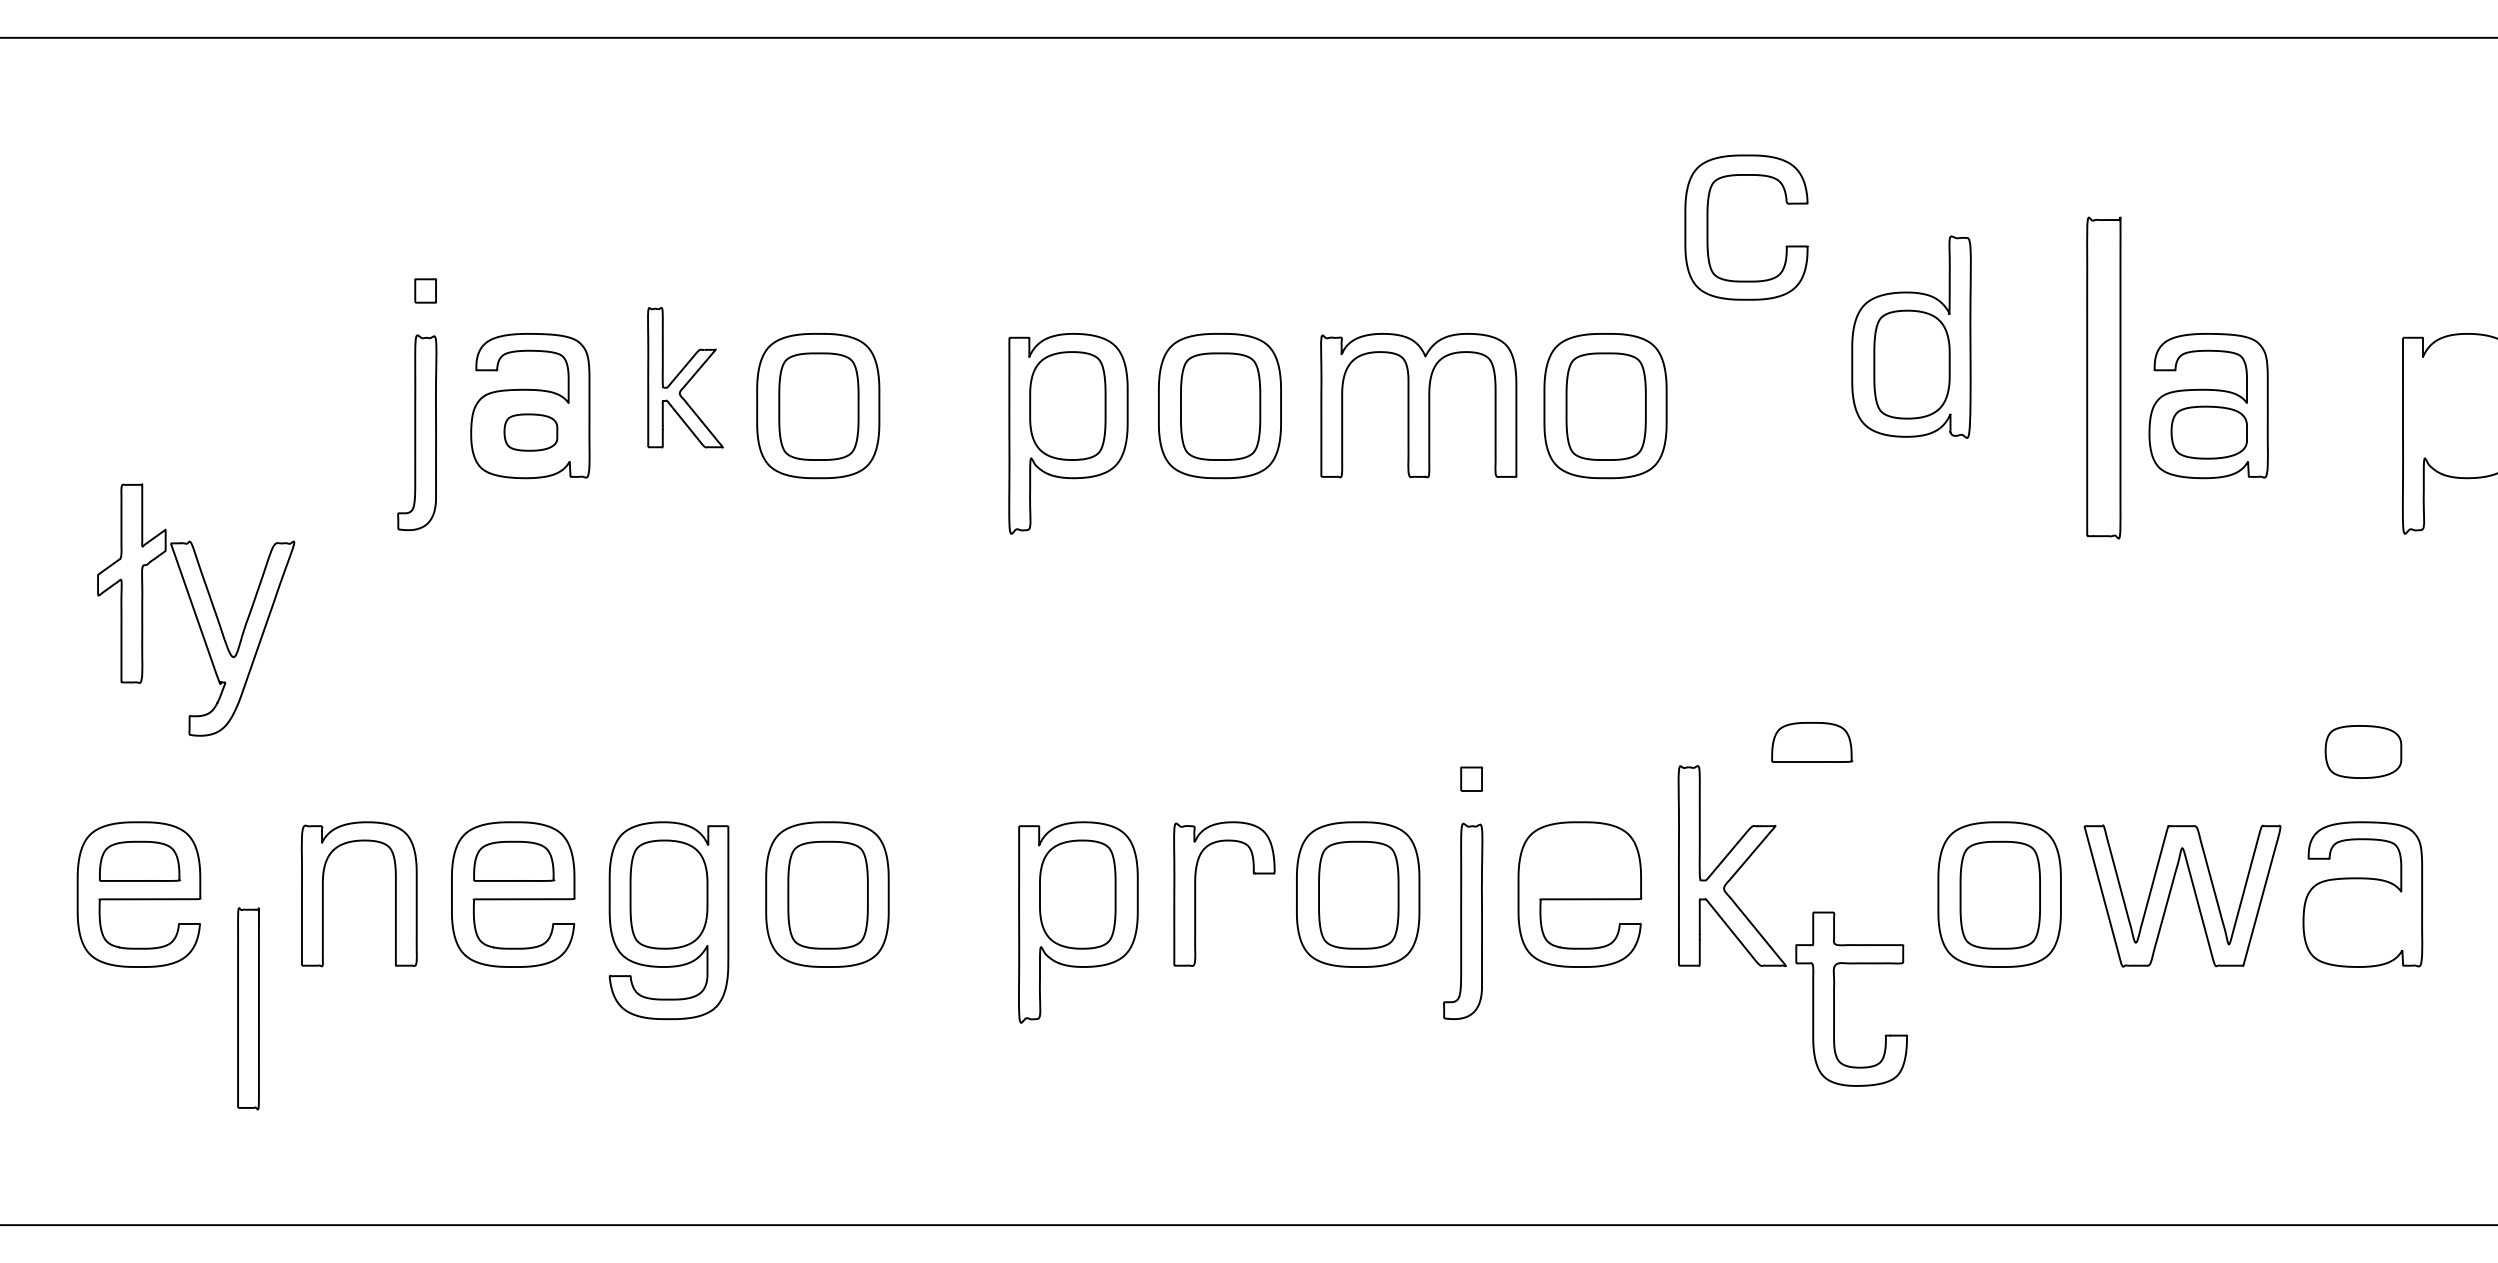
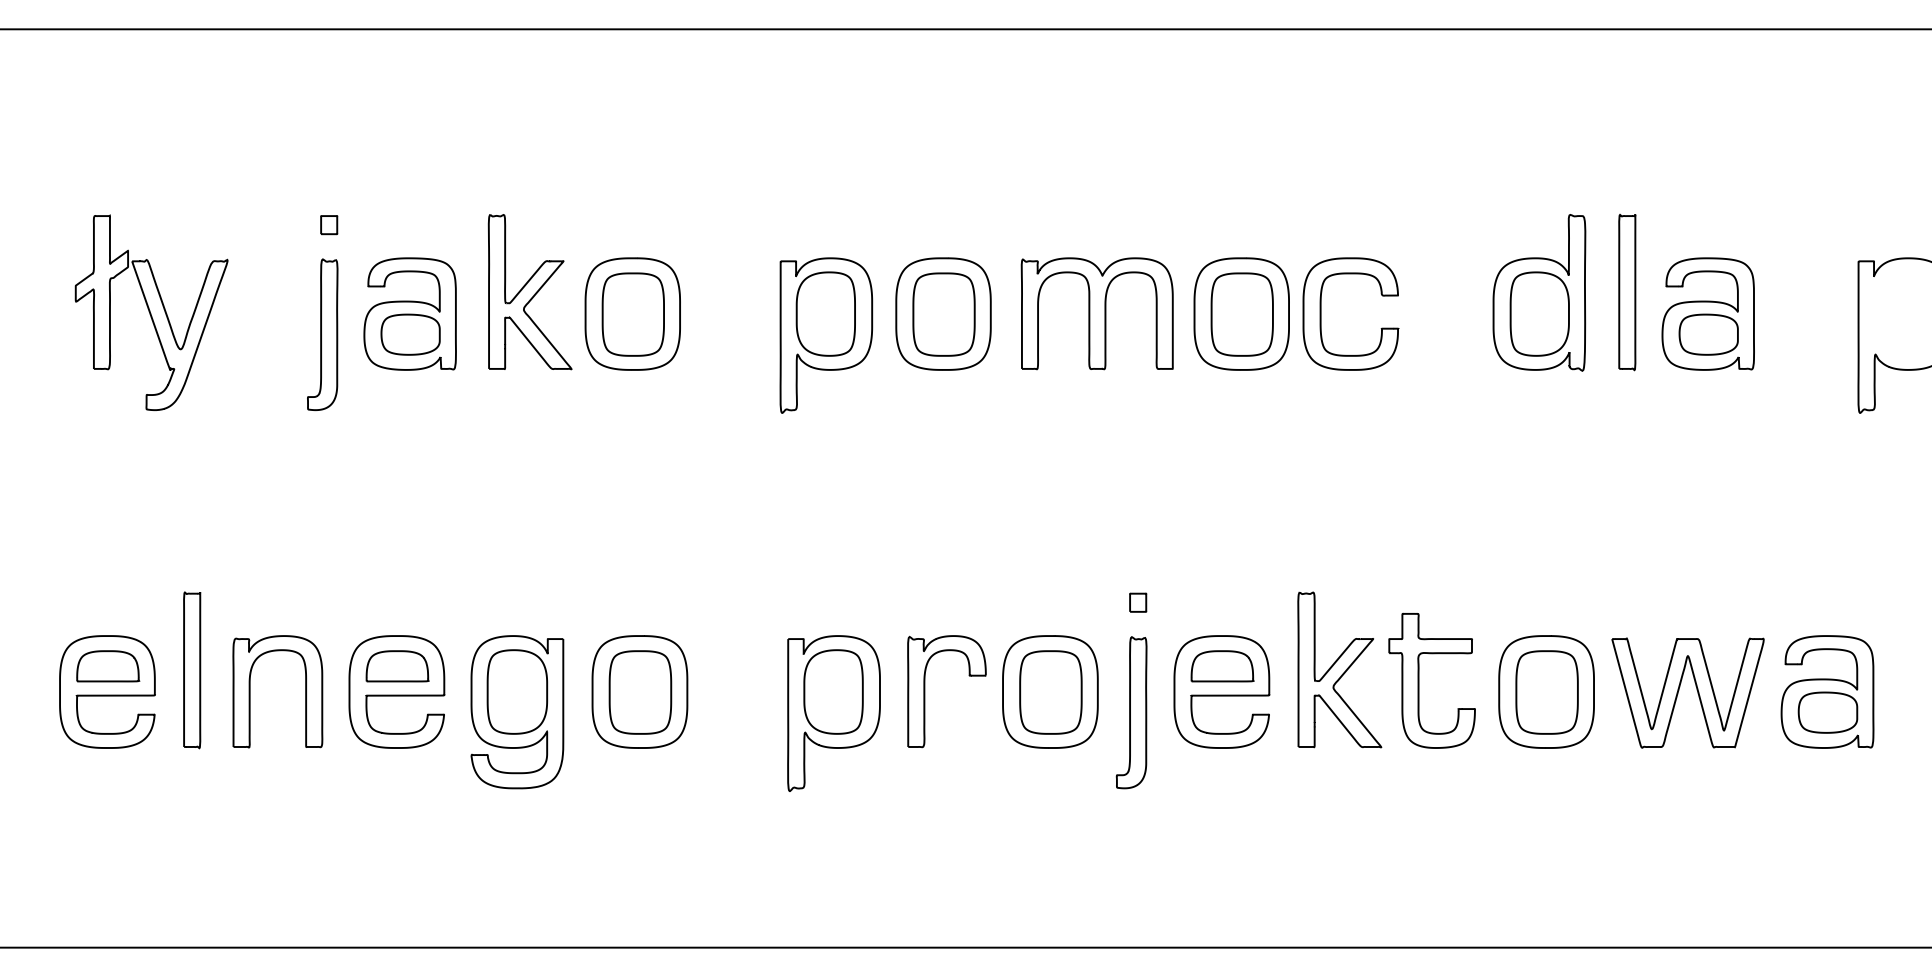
part: (1708, 226) -> (1321, 313), moved
part: (1911, 336) -> (1539, 292), moved
part: (684, 378) -> (529, 292), size x1.43
part: (2104, 378) -> (1627, 292), size x0.62
part: (530, 432) -> (410, 334), size x1.43
part: (195, 609) -> (151, 312), moved
part: (1812, 742) -> (1222, 666), moved
part: (2362, 751) -> (1827, 712), moved
part: (1835, 998) -> (1419, 680), moved
part: (248, 1009) -> (192, 670), moved

